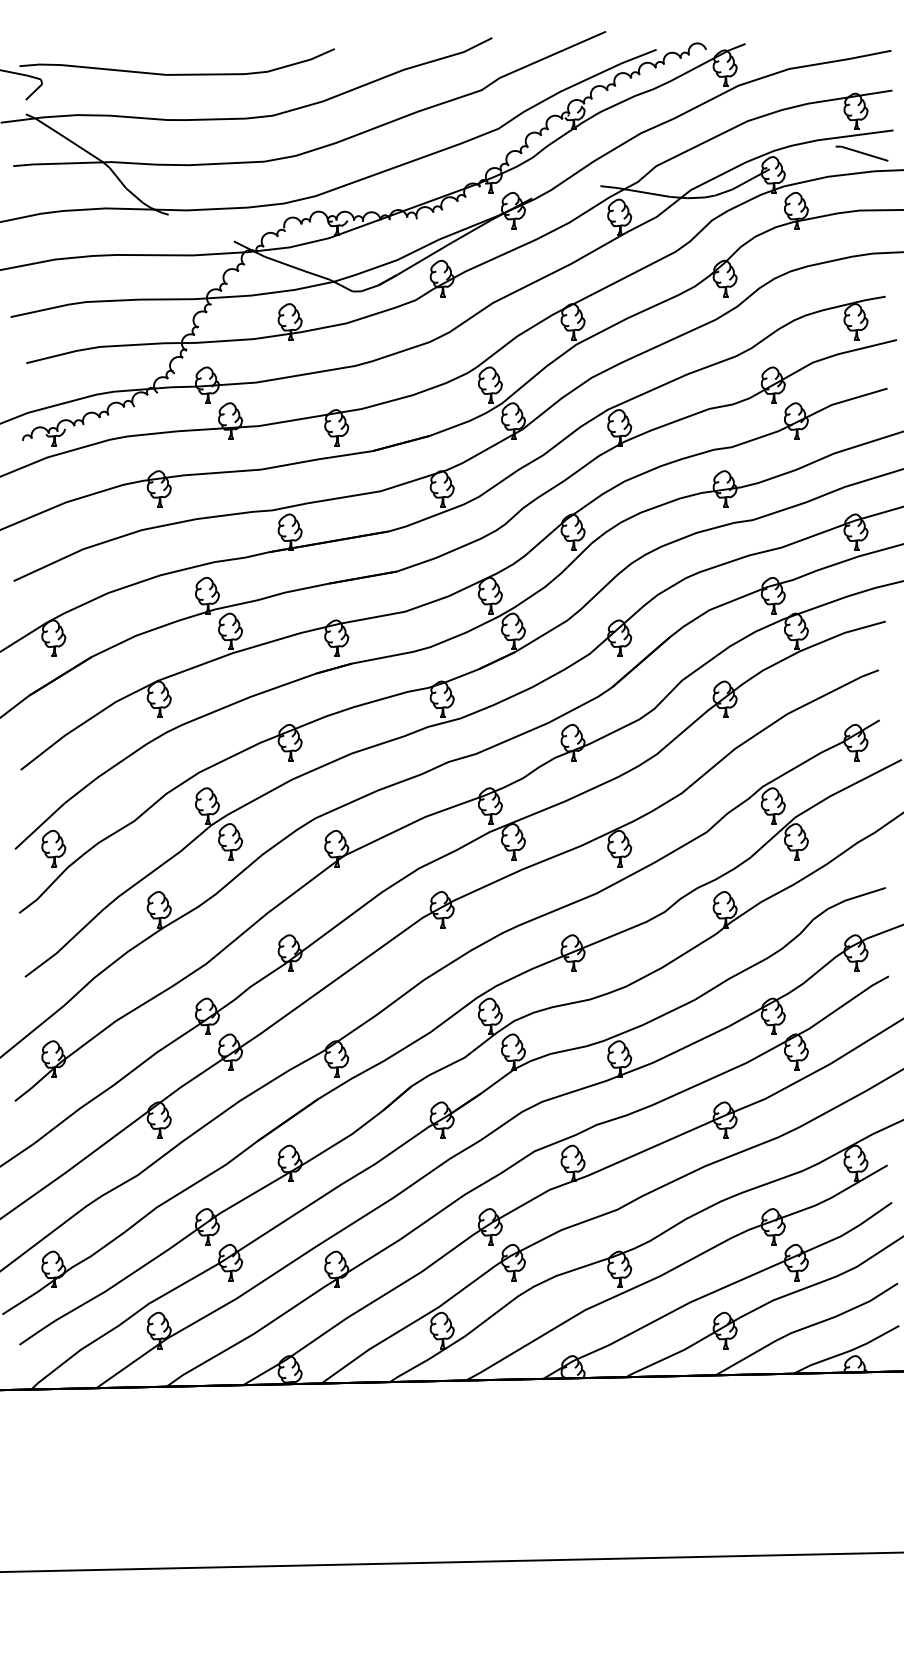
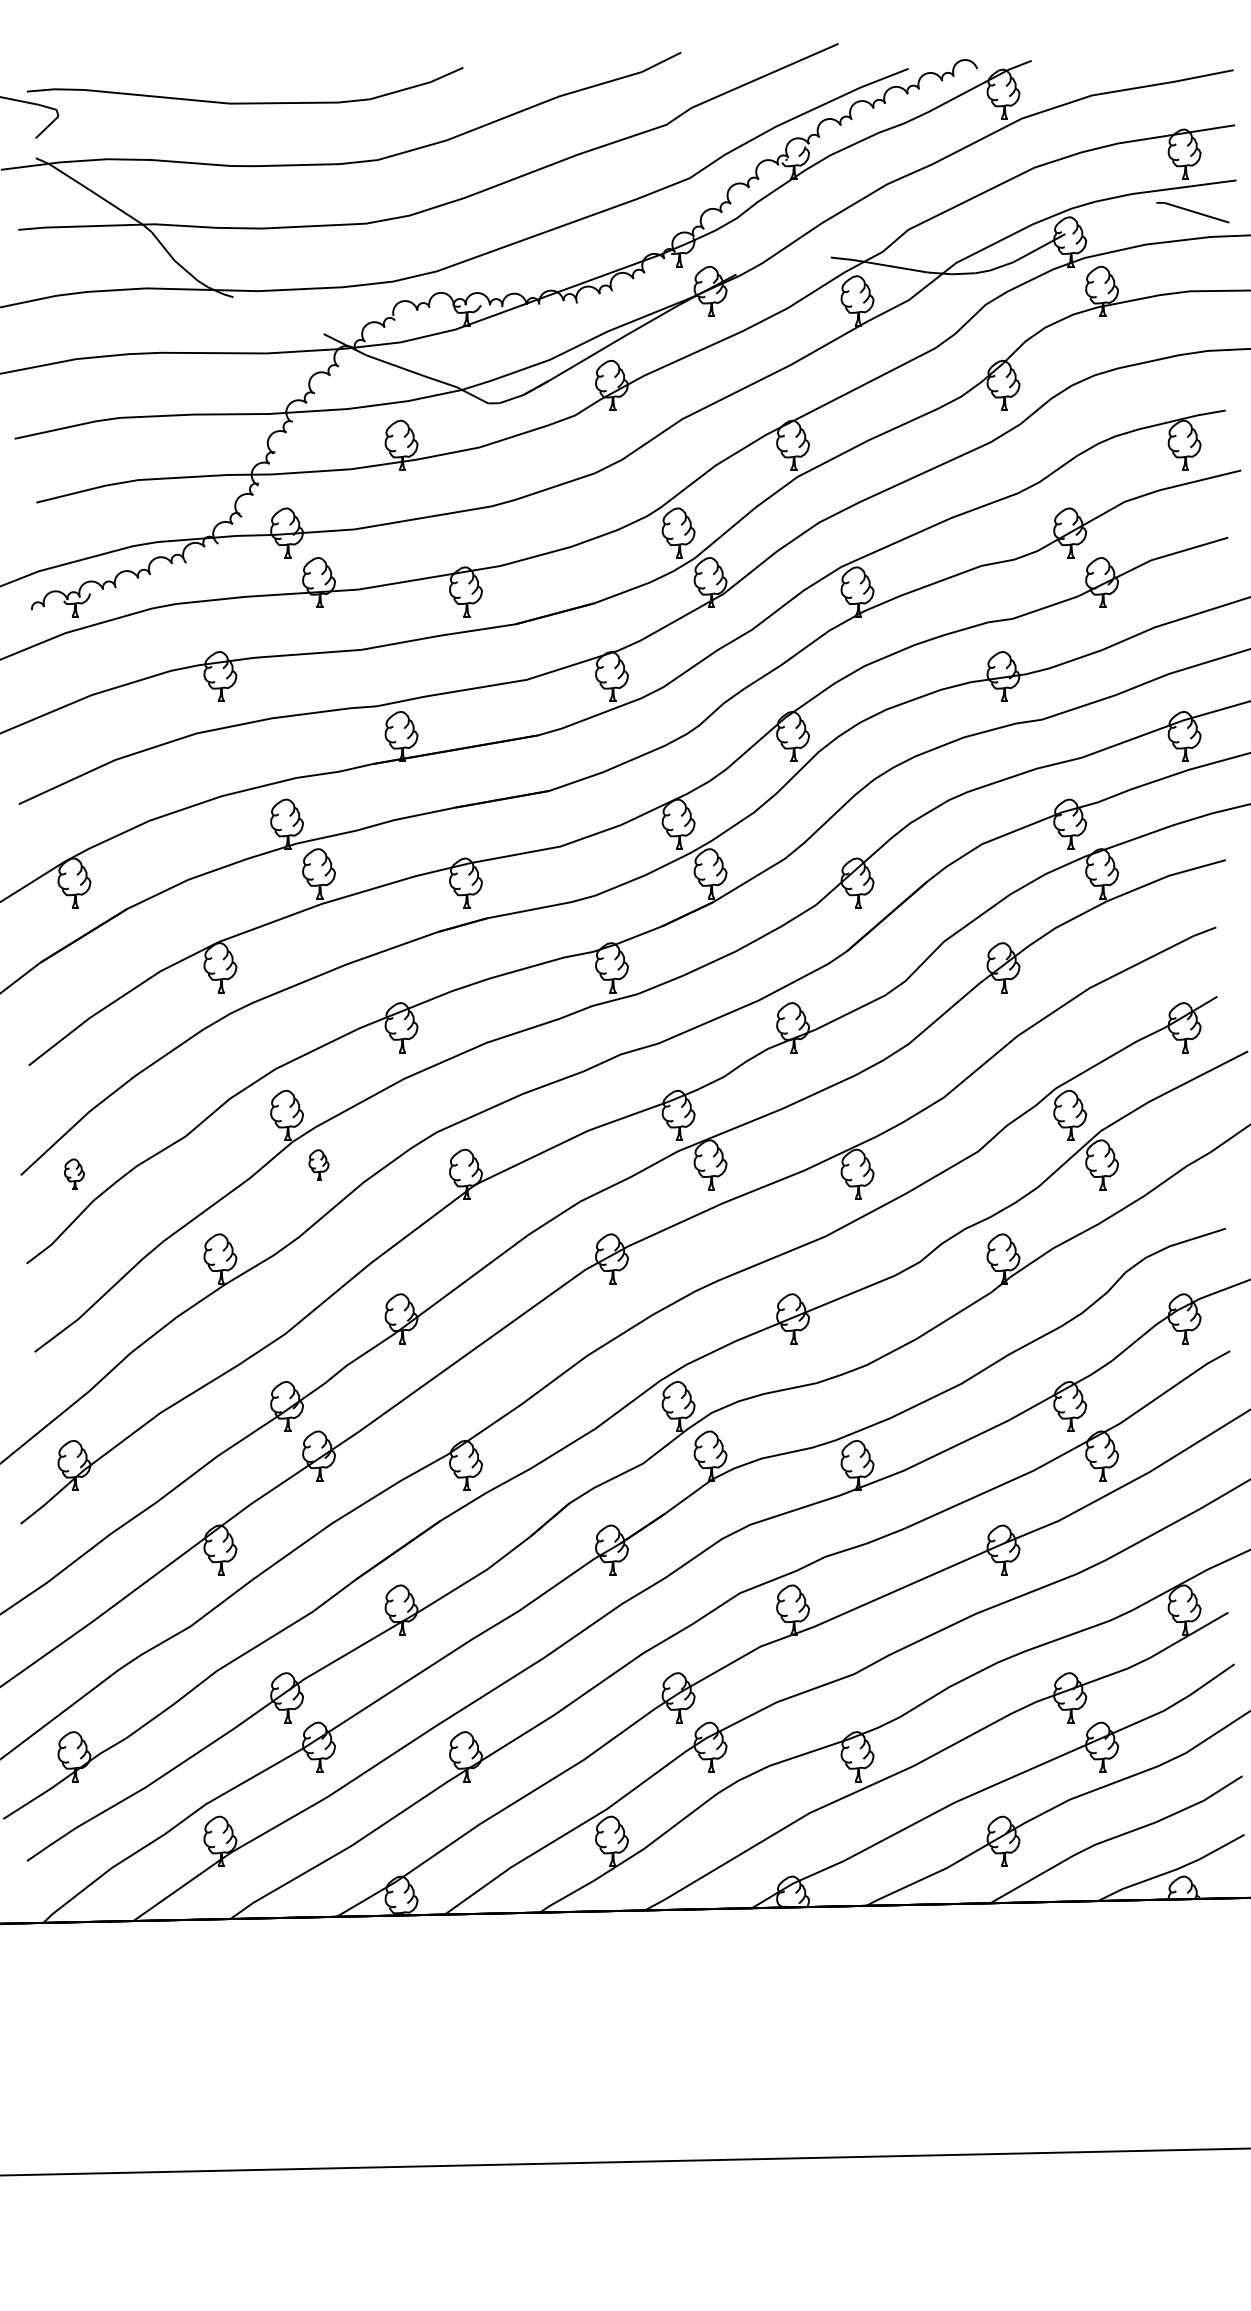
part: (230, 841) -> (318, 1164), size x0.6
part: (53, 848) -> (74, 1173), size x0.6

